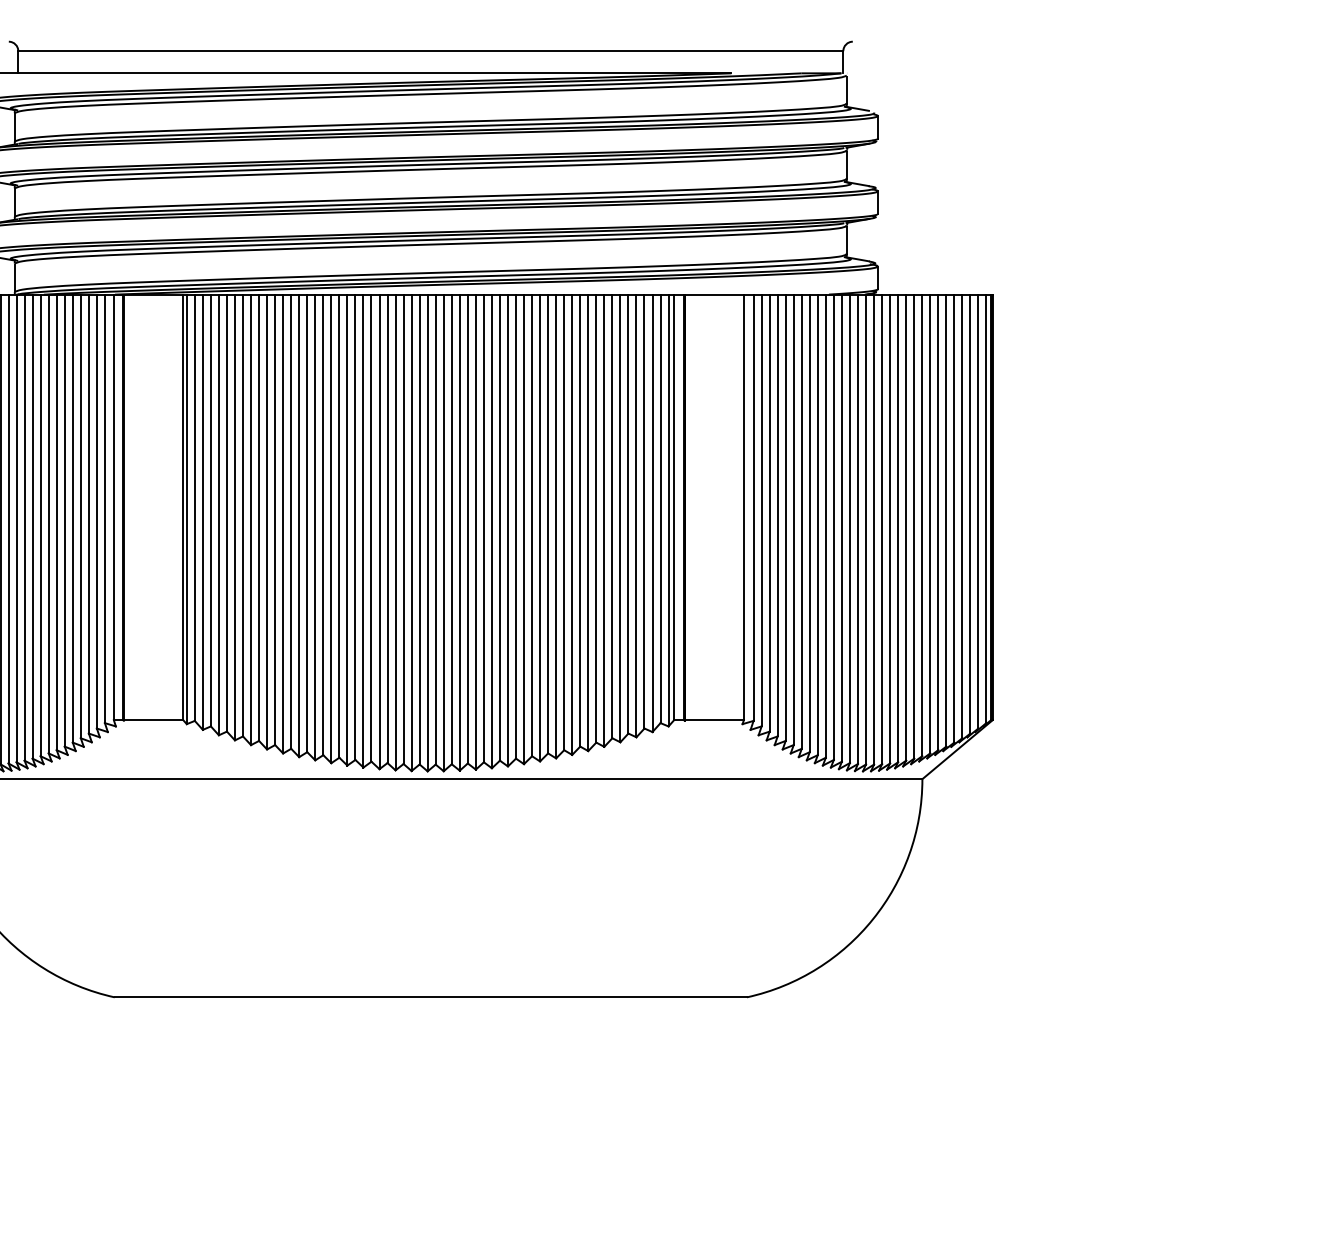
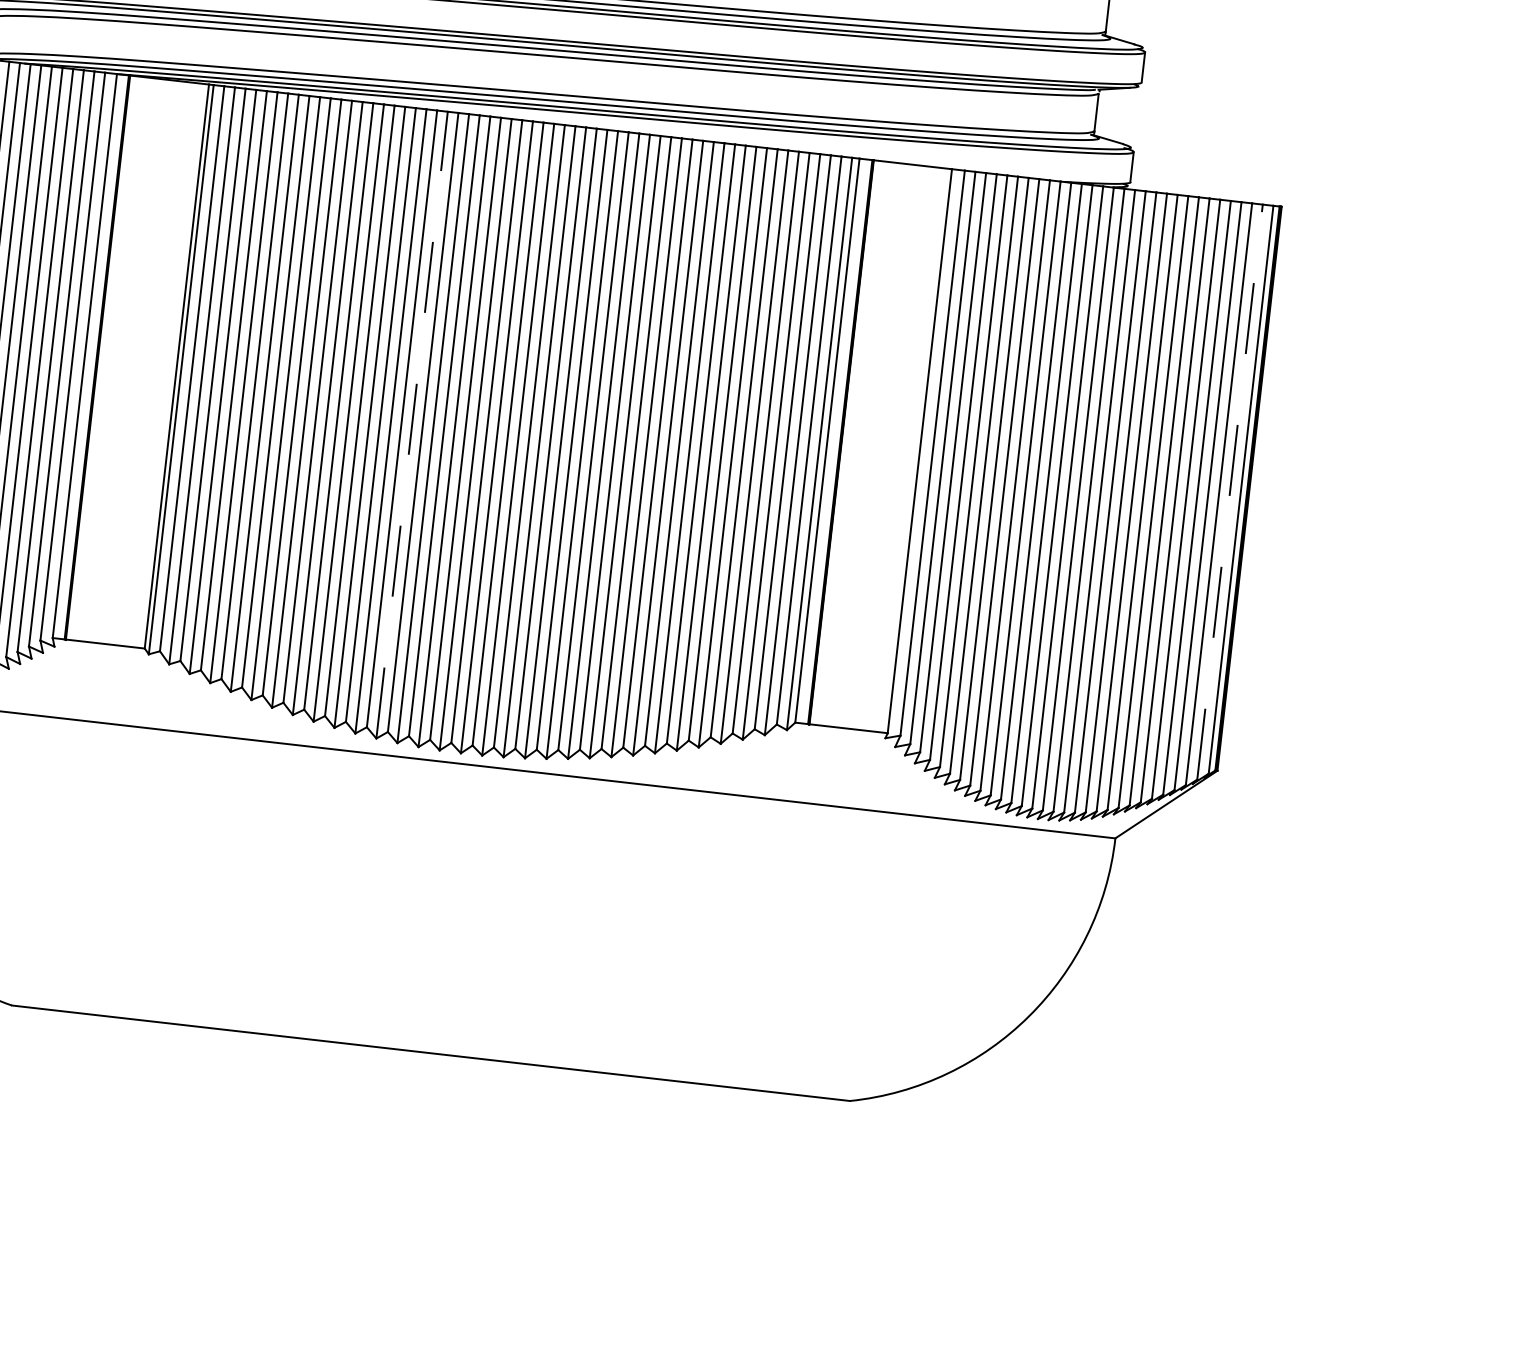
line: (978, 511) -> (1230, 492), solid -> dashed
line: (363, 530) -> (412, 424), solid -> dashed

